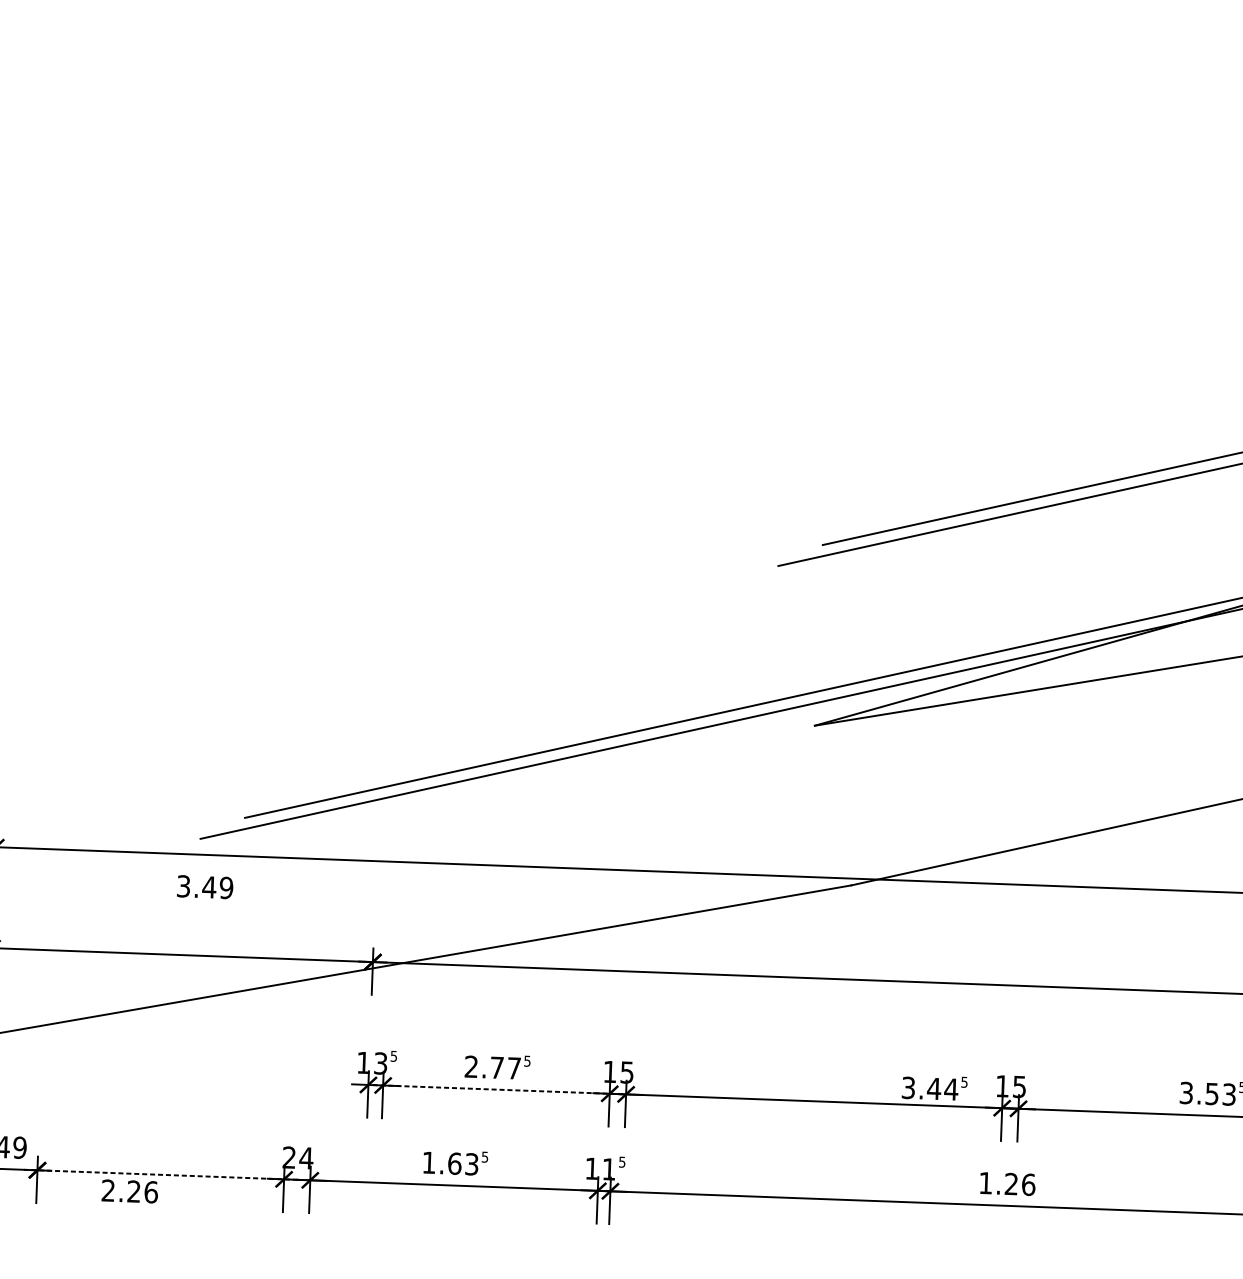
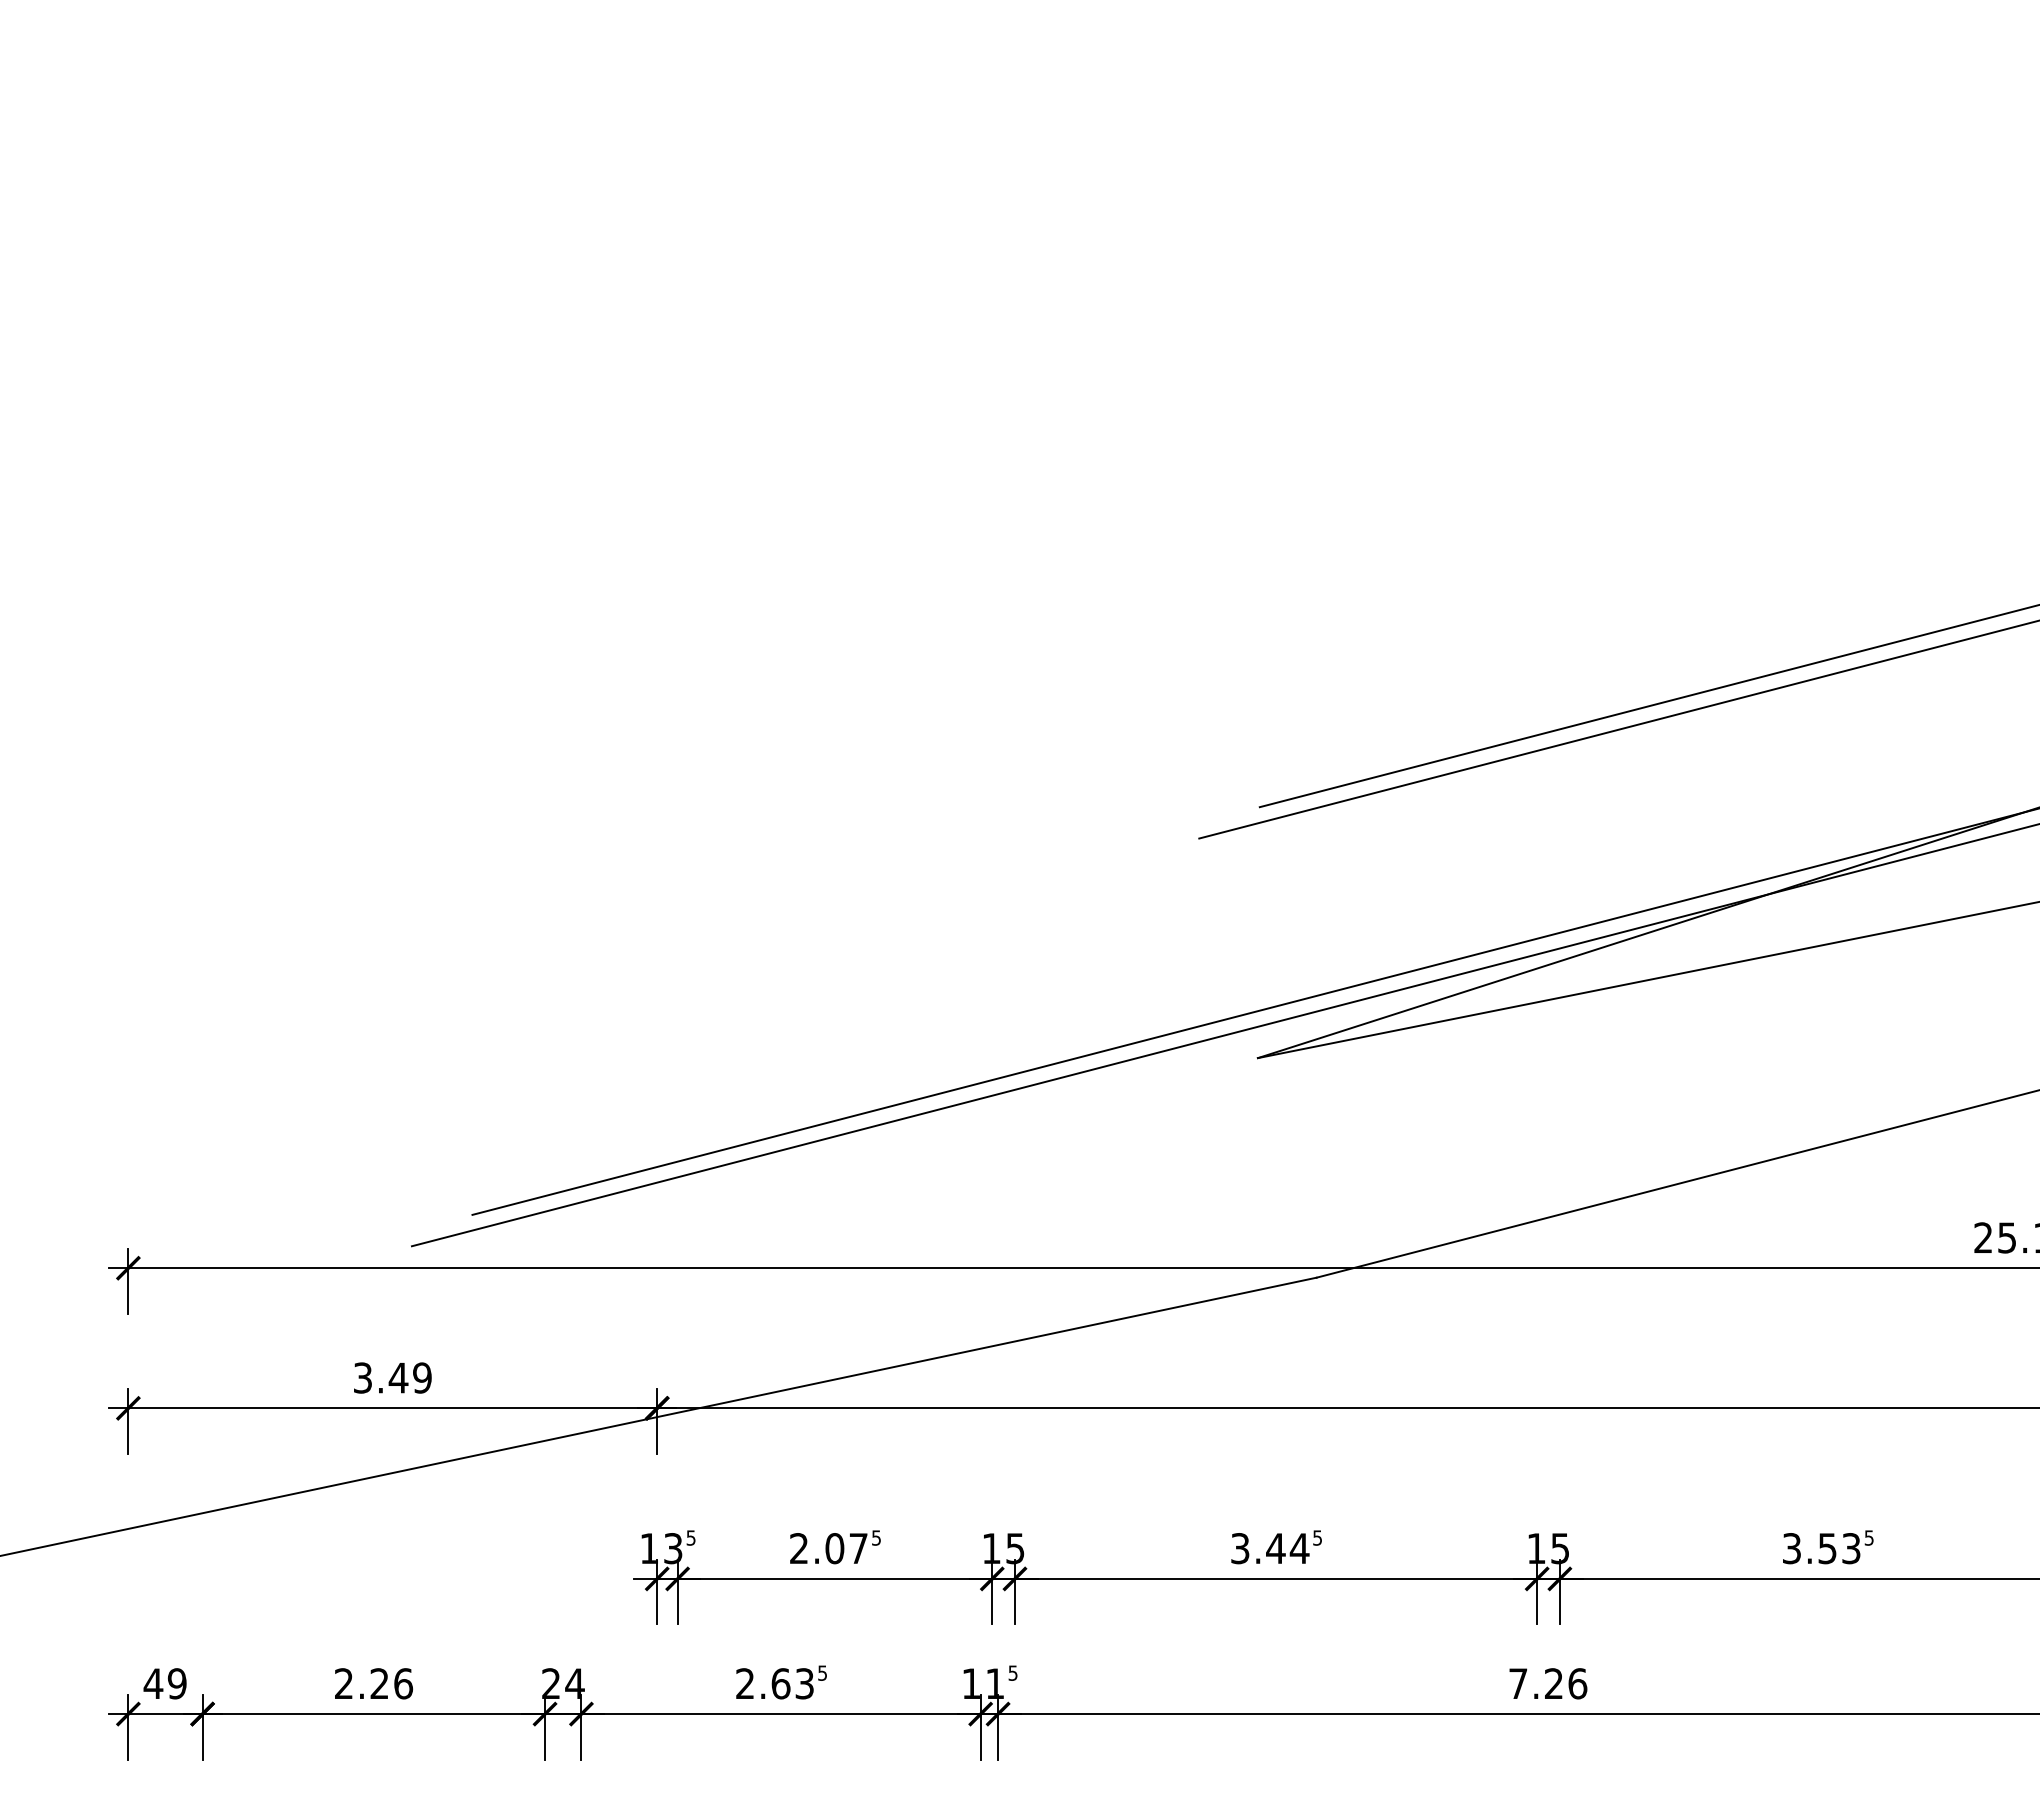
text: (204, 886) -> (392, 1377), moved
text: (496, 1067) -> (834, 1548), 2.77 -> 2.07
text: (934, 1088) -> (1276, 1547), moved
line: (496, 1089) -> (834, 1578), dashed -> solid
text: (428, 1162) -> (744, 1683), 1.63 -> 2.63
line: (160, 1175) -> (373, 1714), dashed -> solid
text: (985, 1183) -> (1518, 1683), 1.26 -> 7.26
text: (129, 1191) -> (373, 1683), moved

